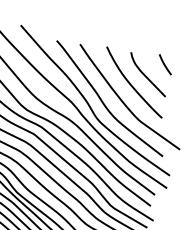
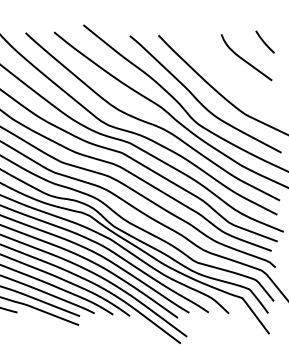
curve: (131, 84) -> (228, 72), removed

